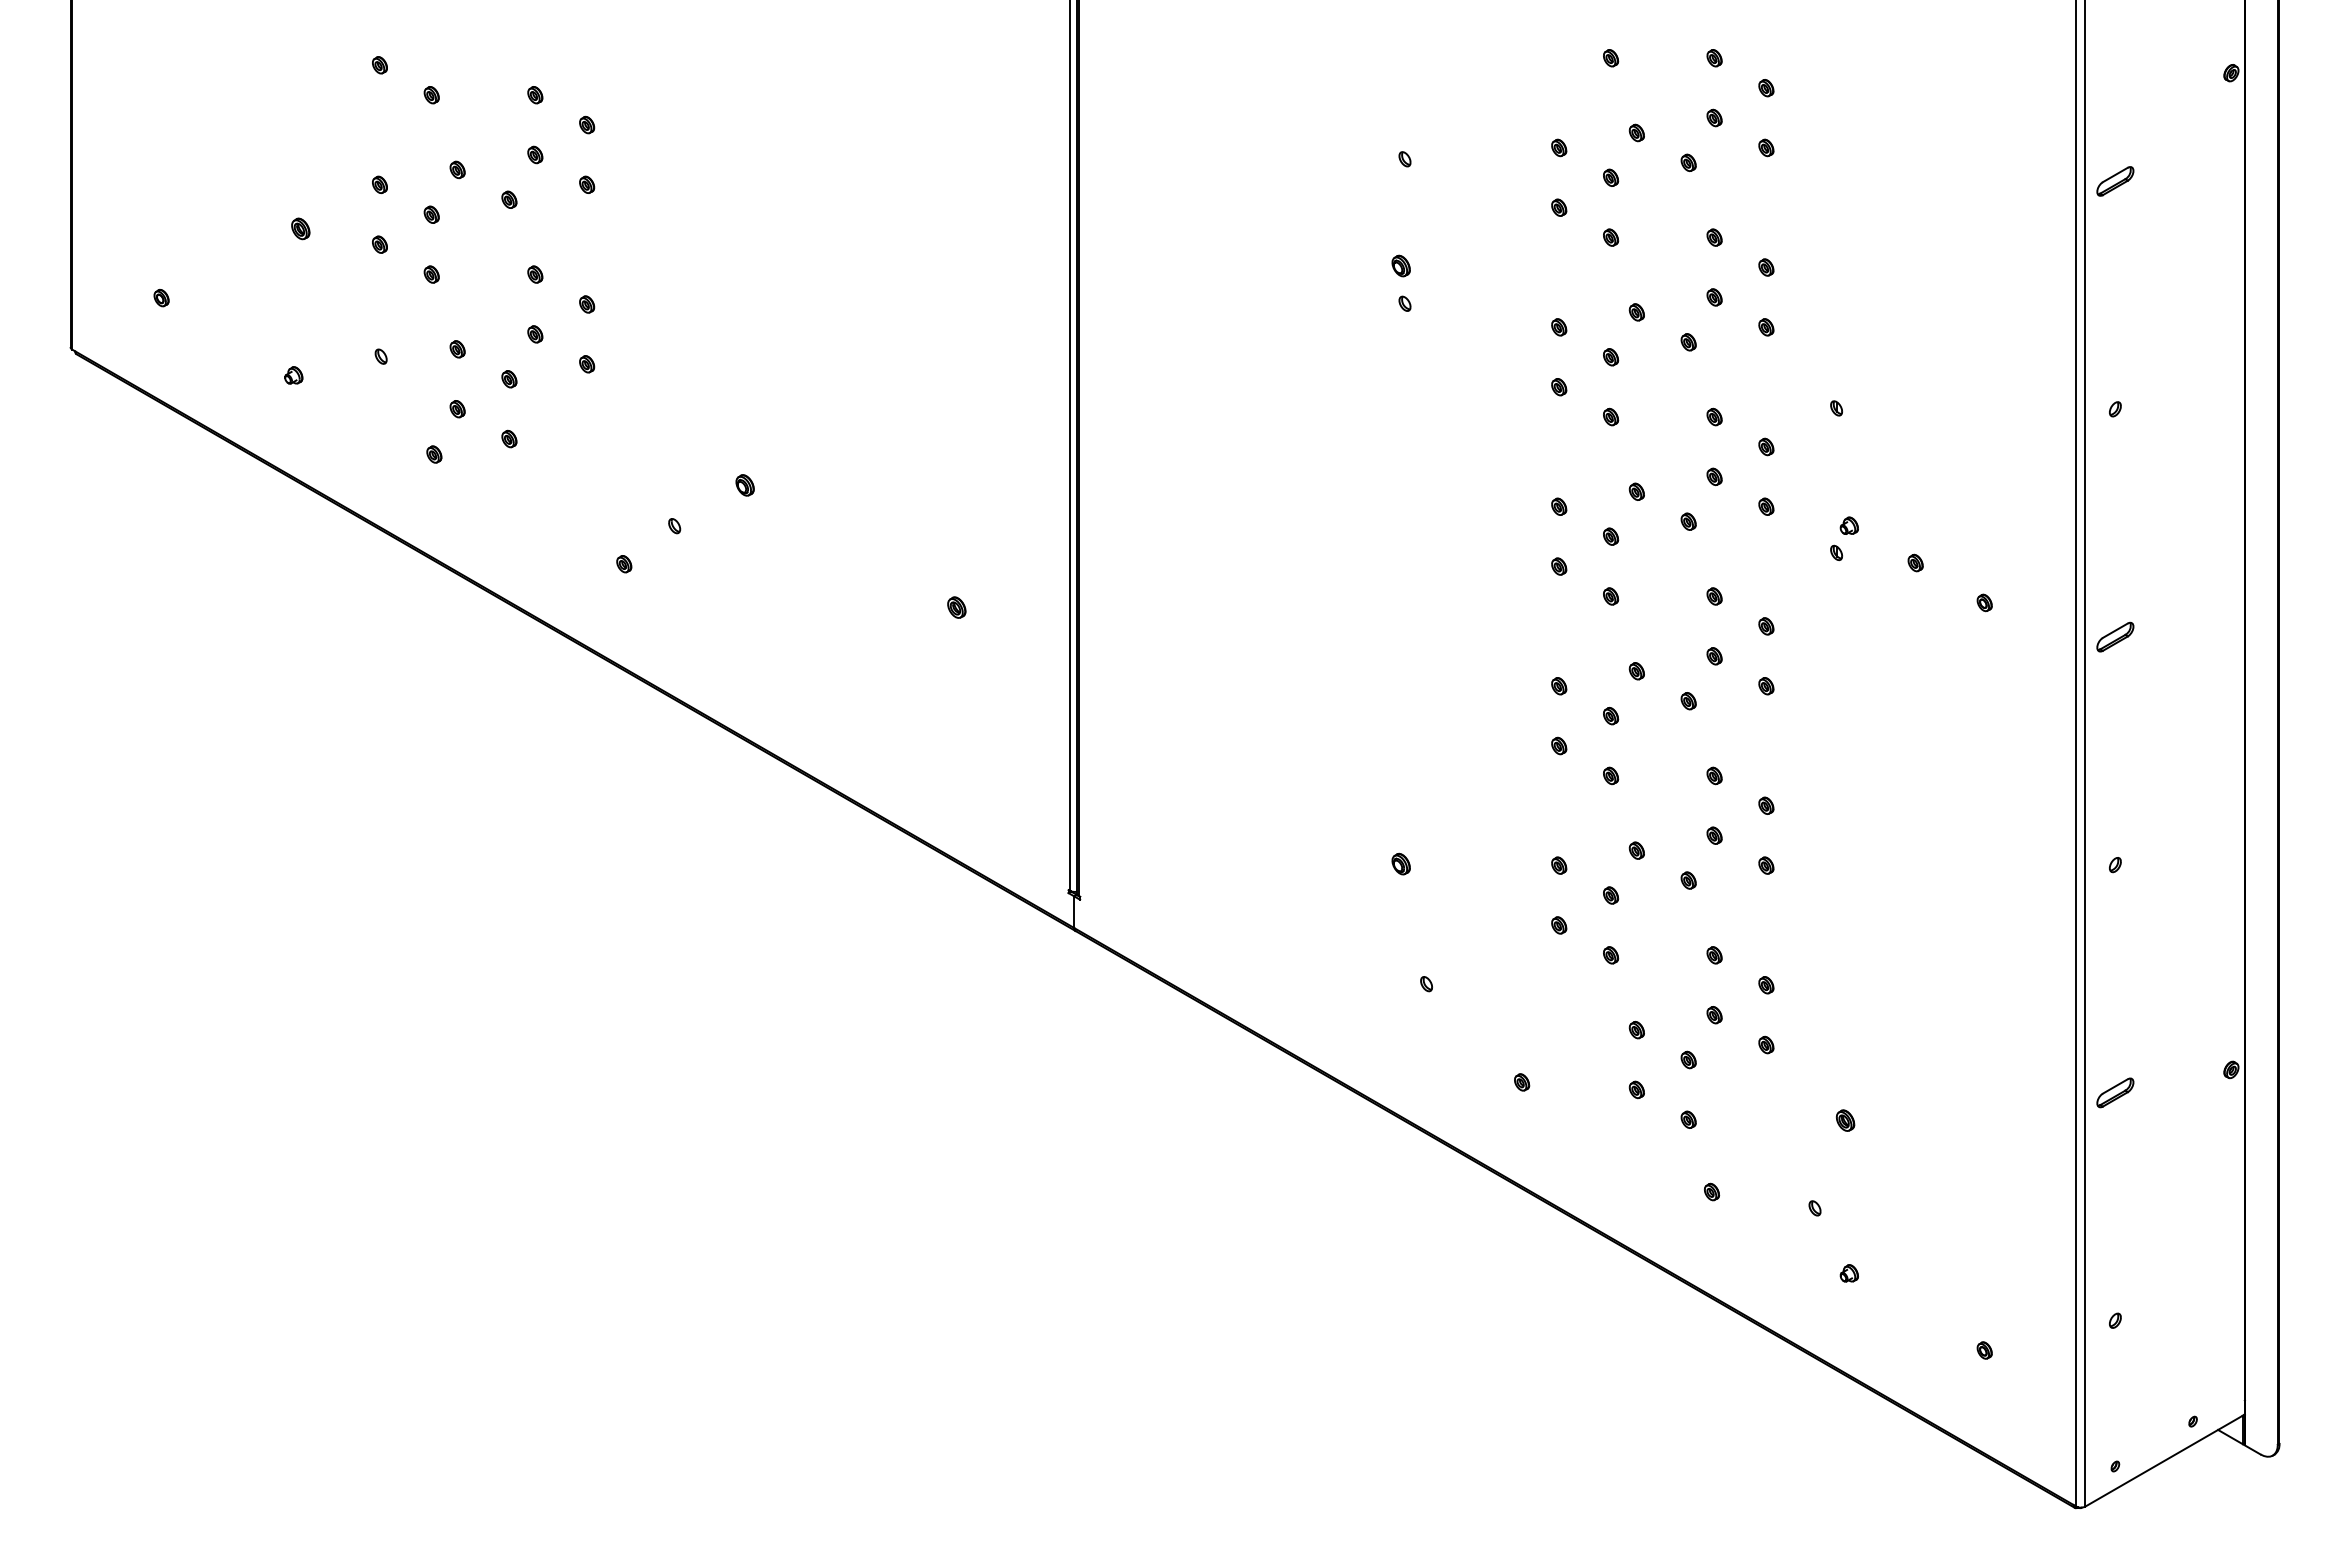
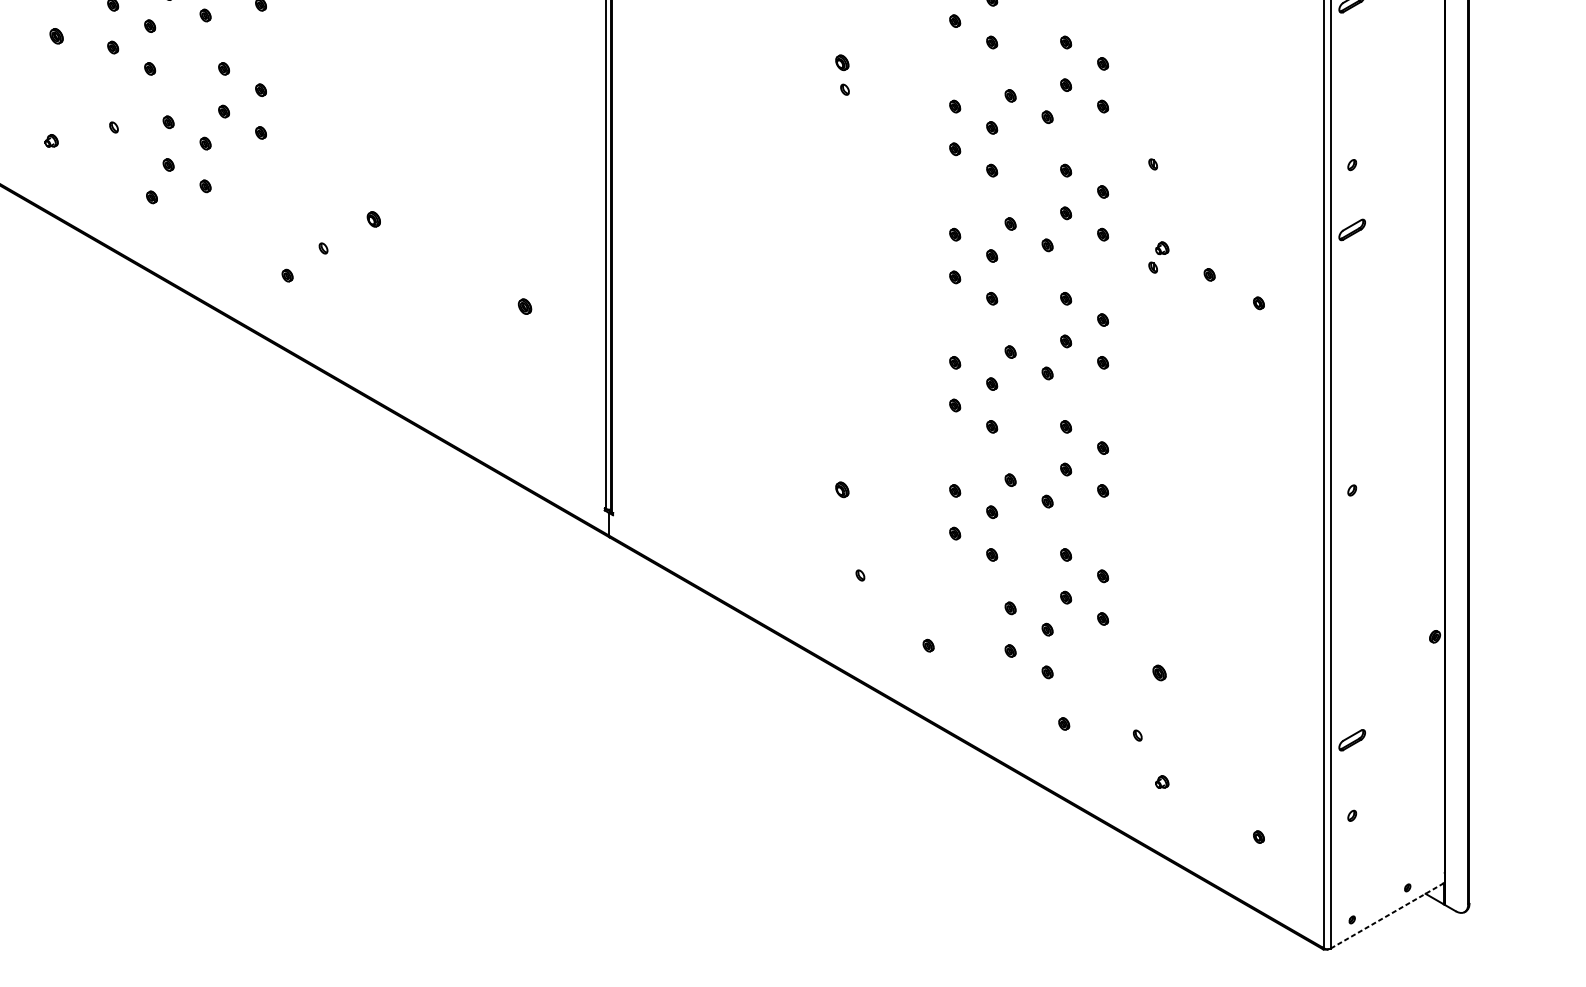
part: (2115, 636) -> (1352, 229), moved
part: (2115, 1092) -> (1352, 739), moved
line: (2165, 1460) -> (1388, 915), solid -> dashed

